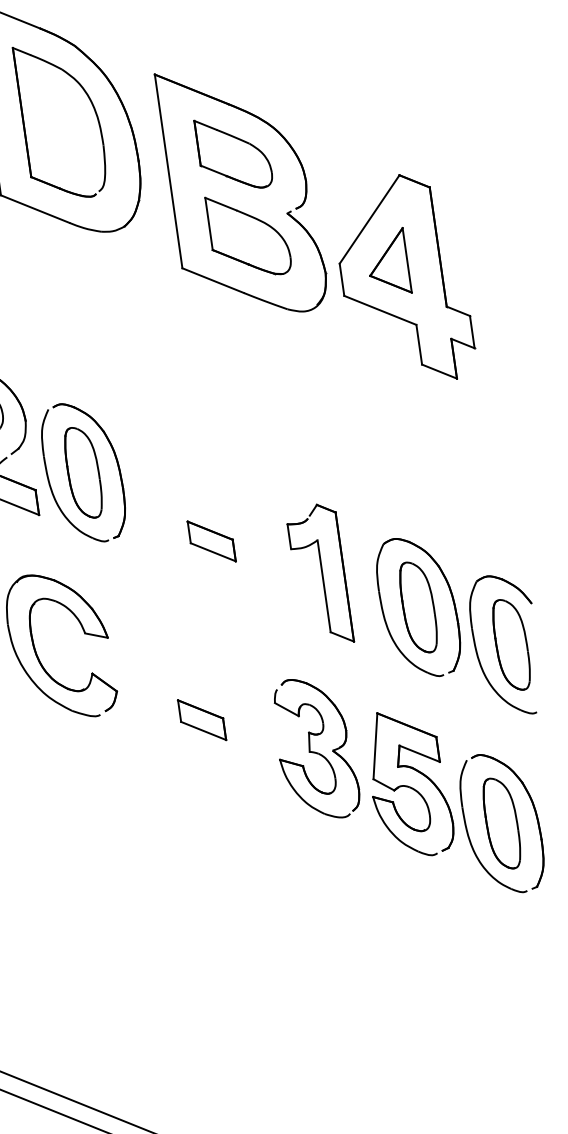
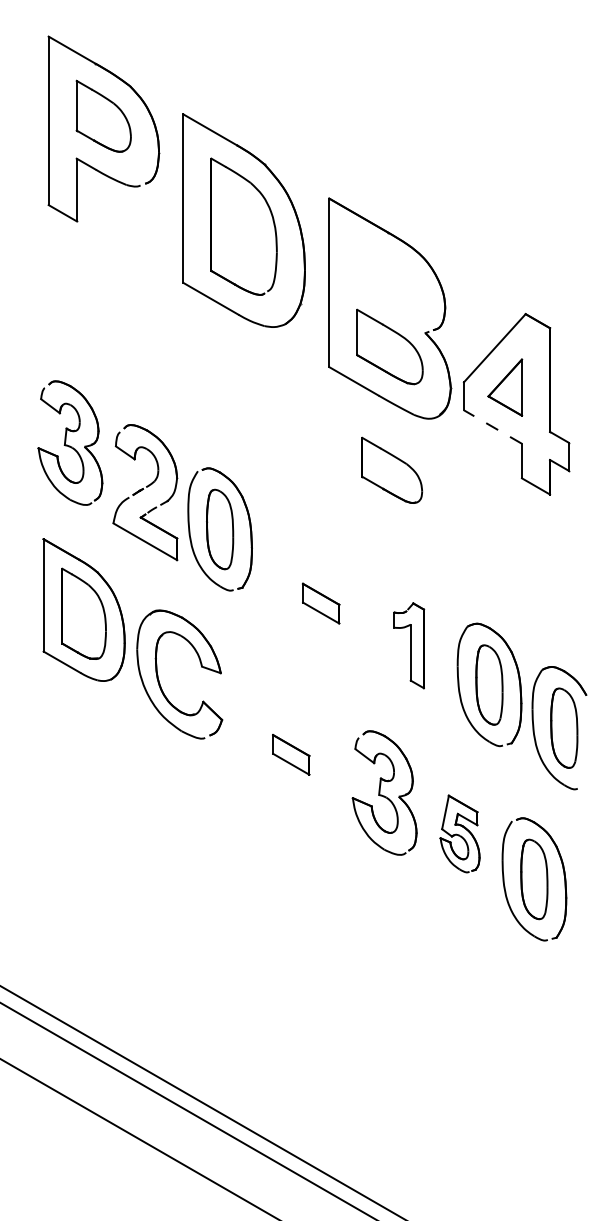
part: (234, 152) -> (392, 469), moved
line: (379, 309) -> (492, 426), solid -> dashed
part: (319, 575) -> (408, 645), size x0.7
part: (408, 783) -> (459, 833), size x0.6

